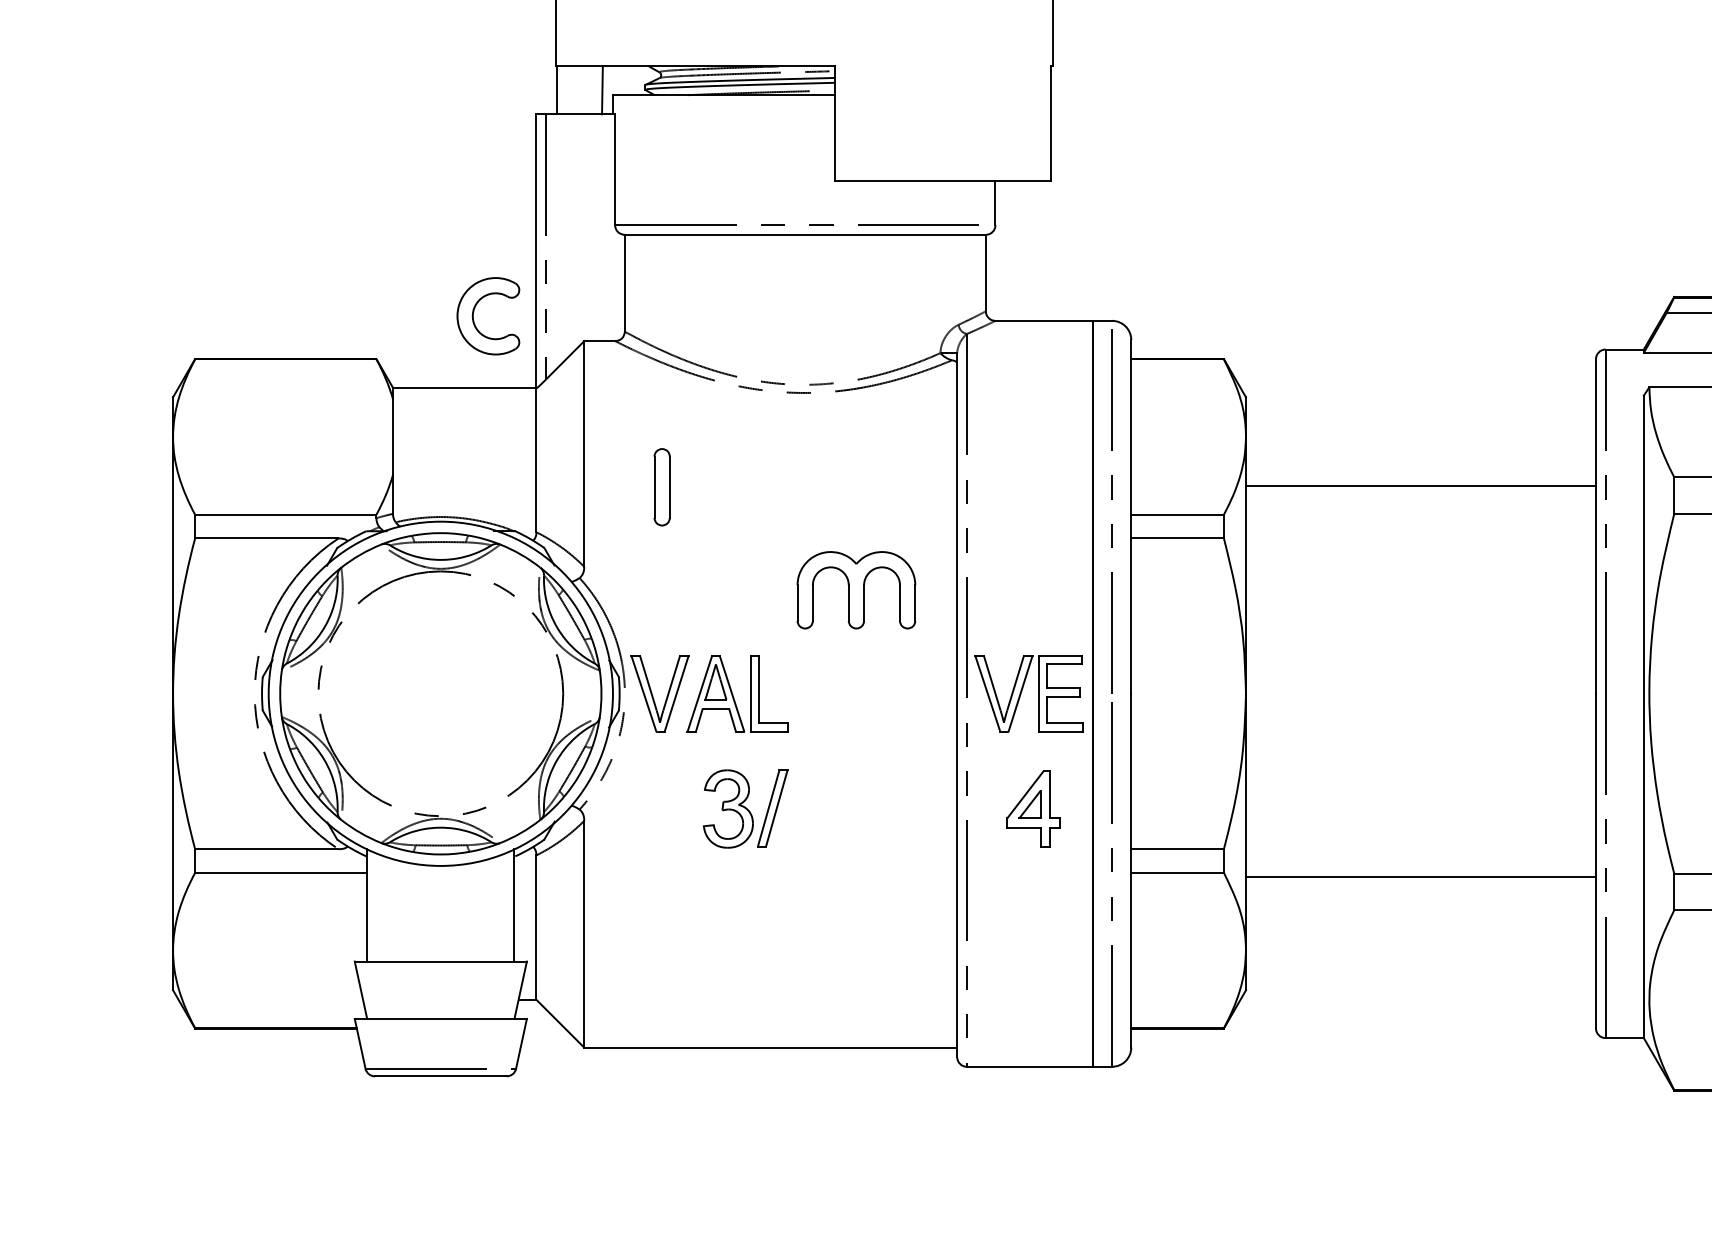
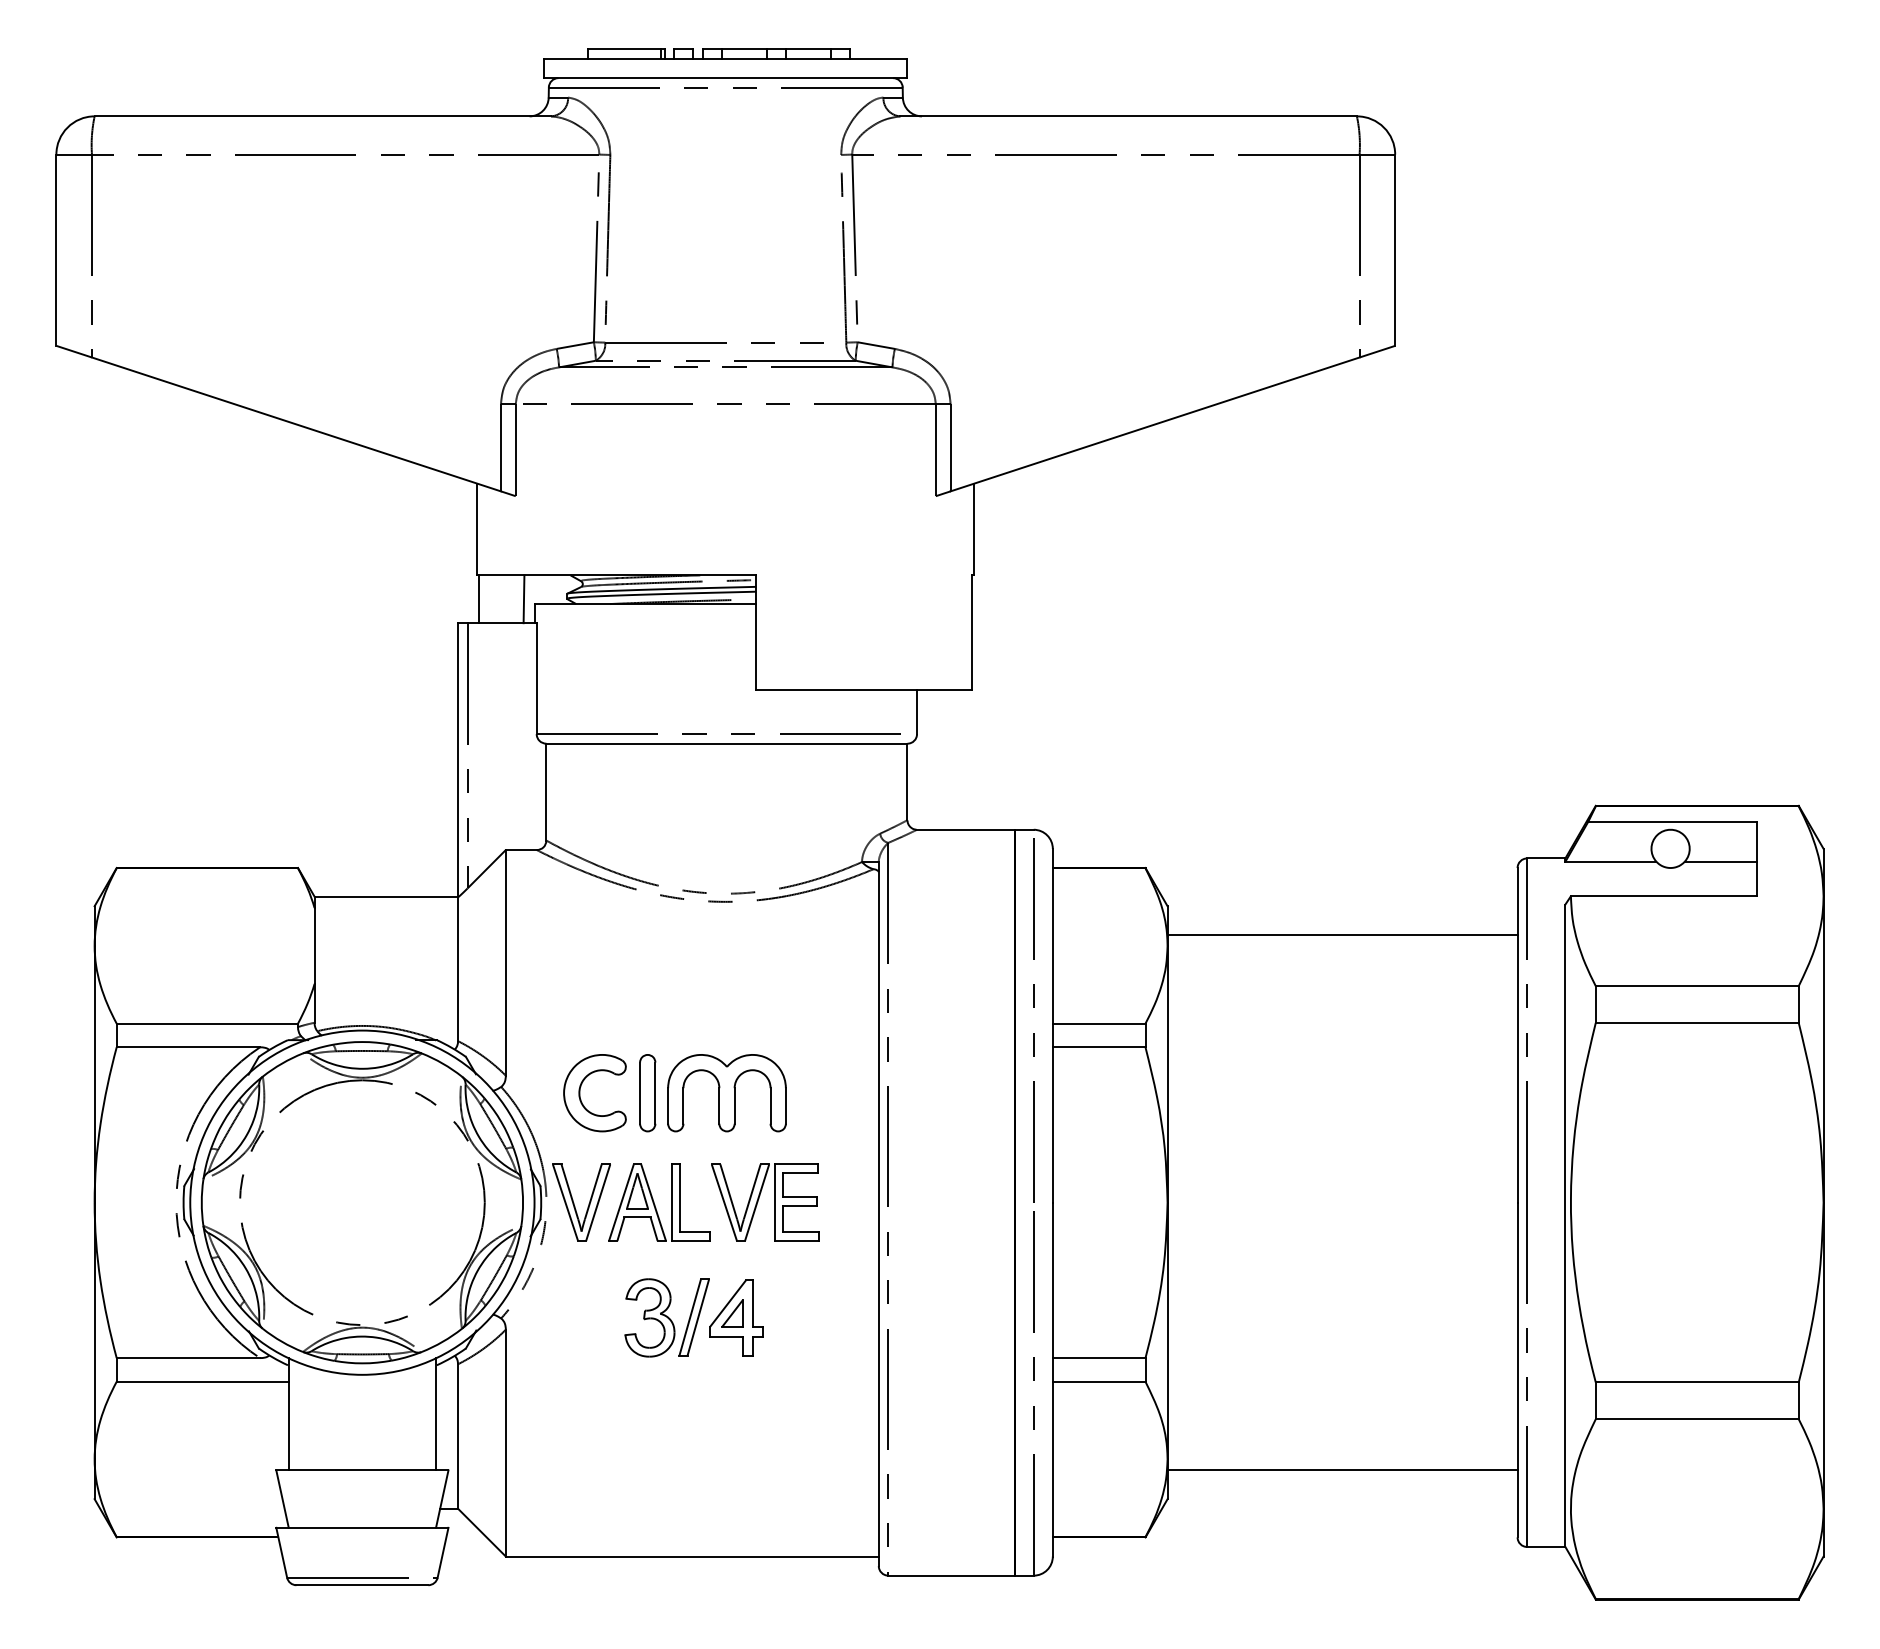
part: (473, 316) -> (580, 1093), moved
line: (1420, 485) -> (1342, 934), moved
part: (661, 487) -> (647, 1093), moved
part: (855, 590) -> (726, 1093), moved
part: (1022, 690) -> (759, 1199), moved
part: (1033, 808) -> (736, 1317), moved
line: (1420, 876) -> (1342, 1470), moved

